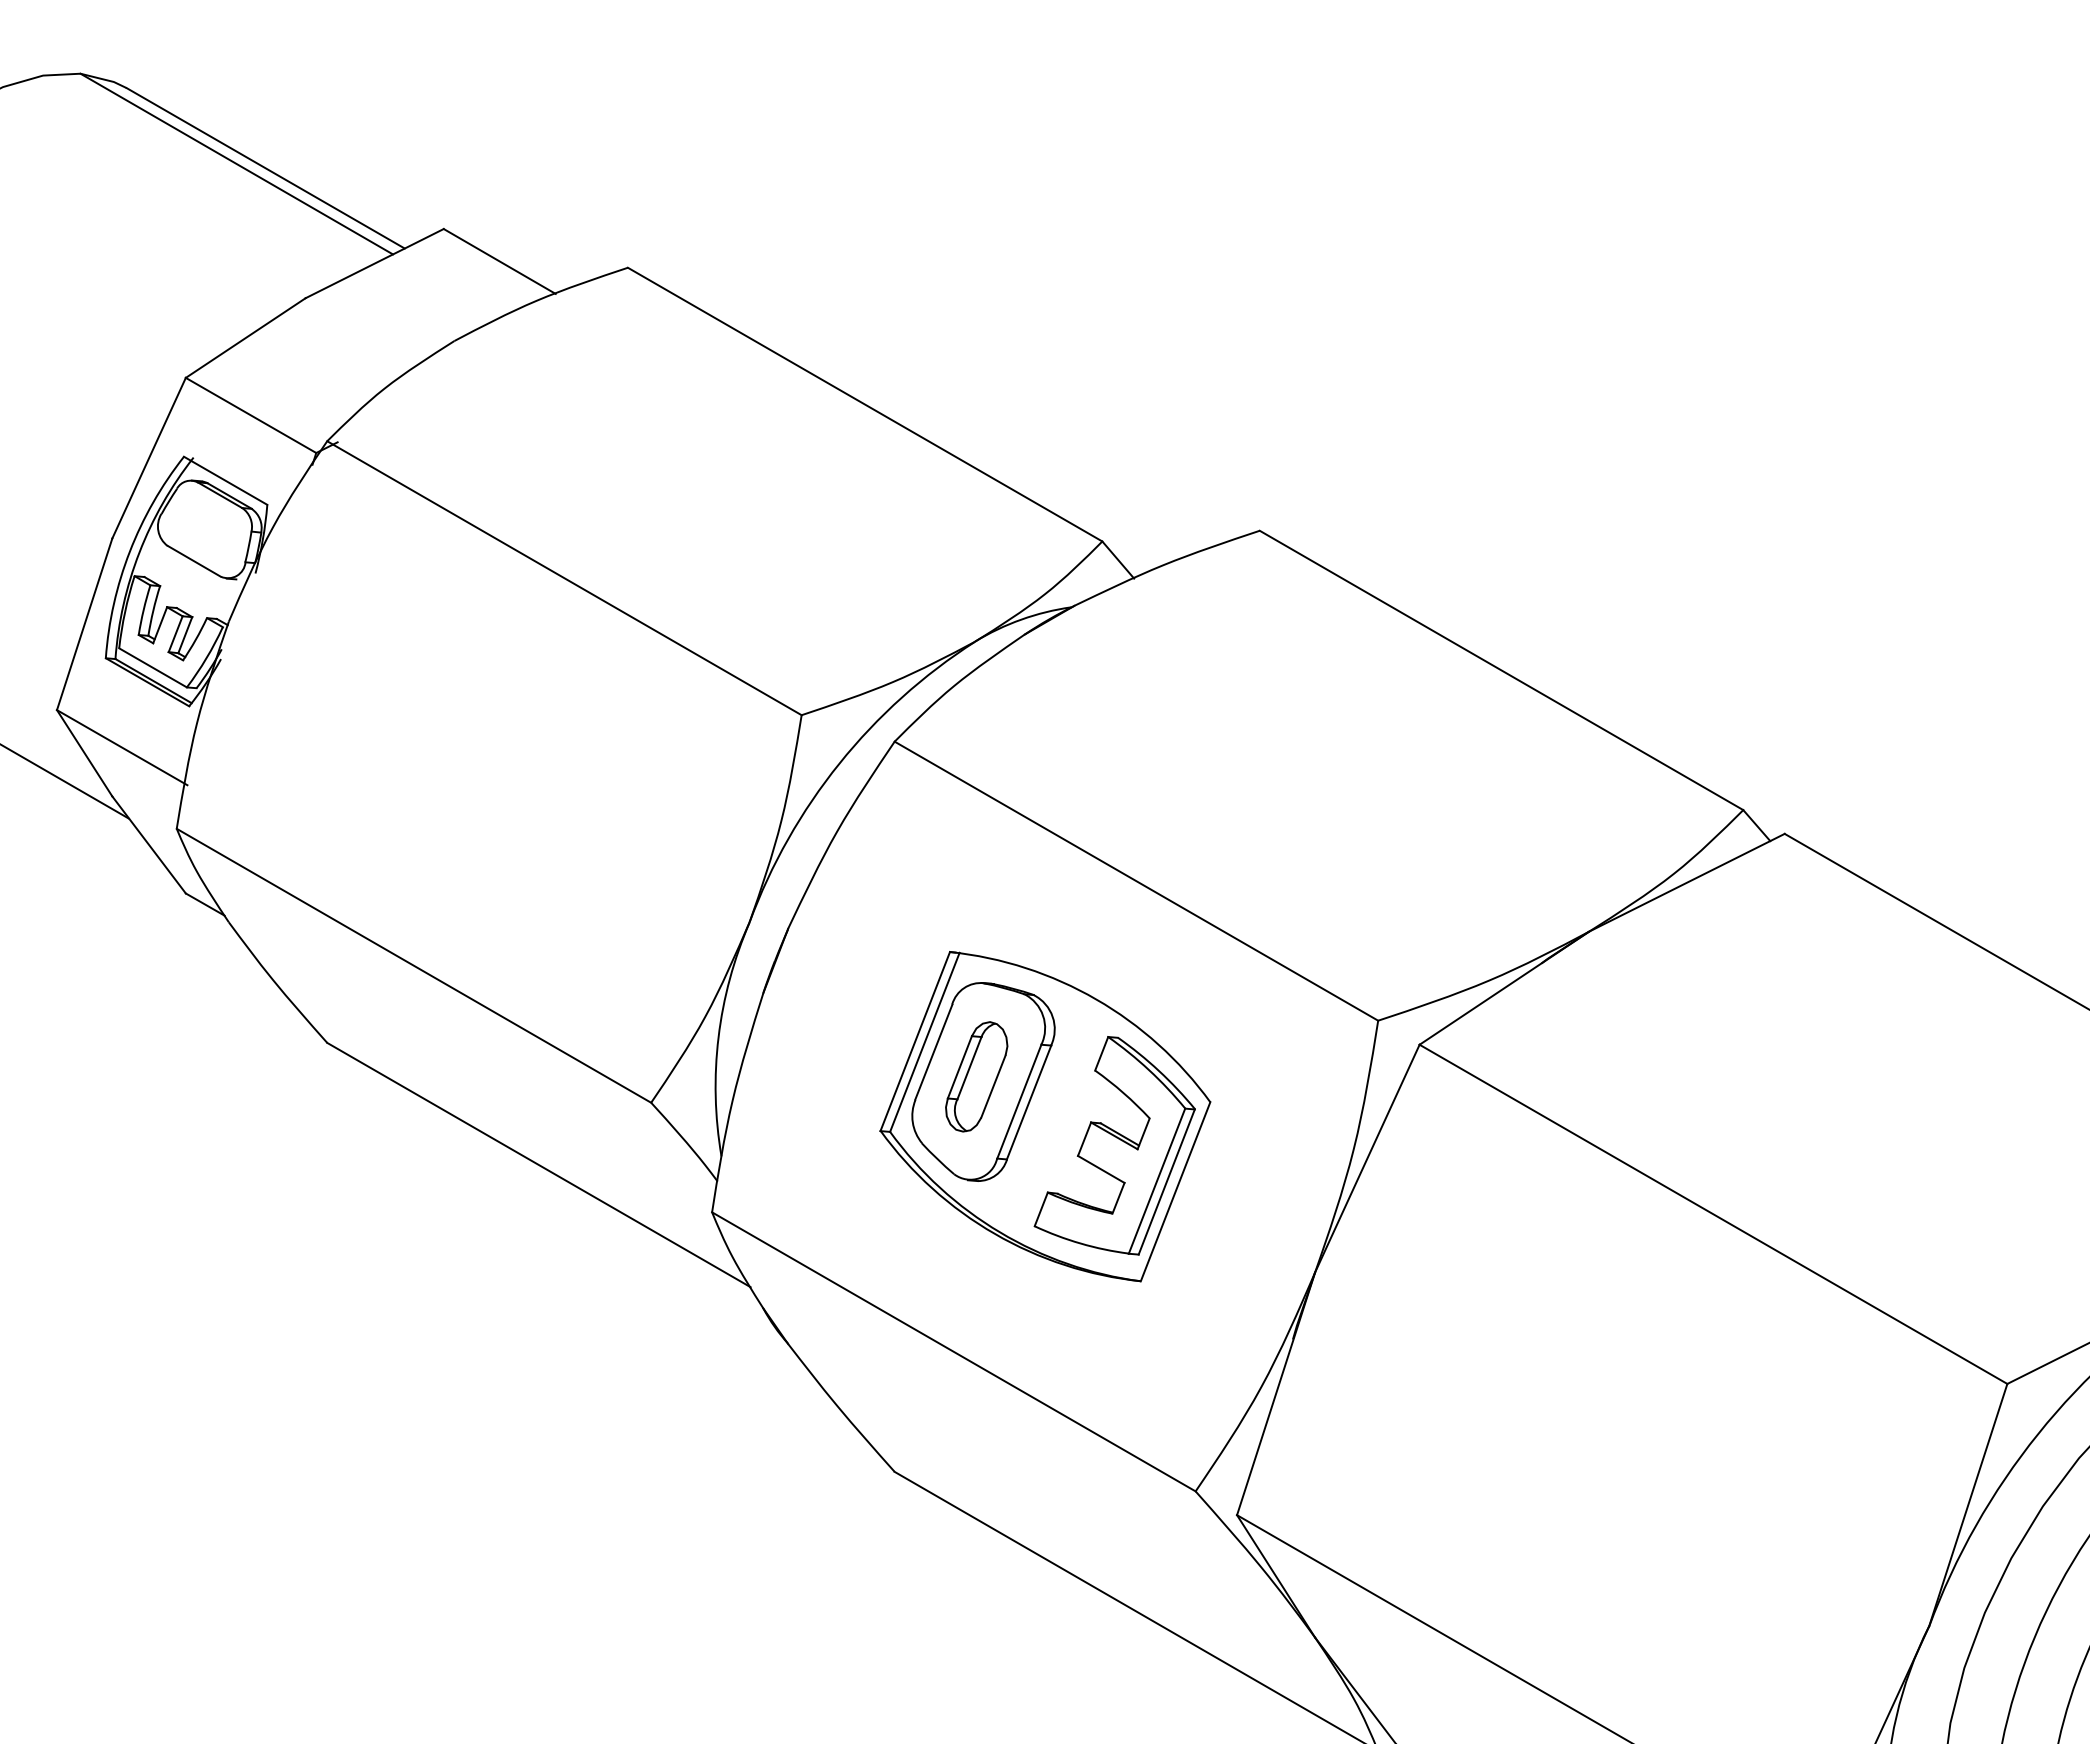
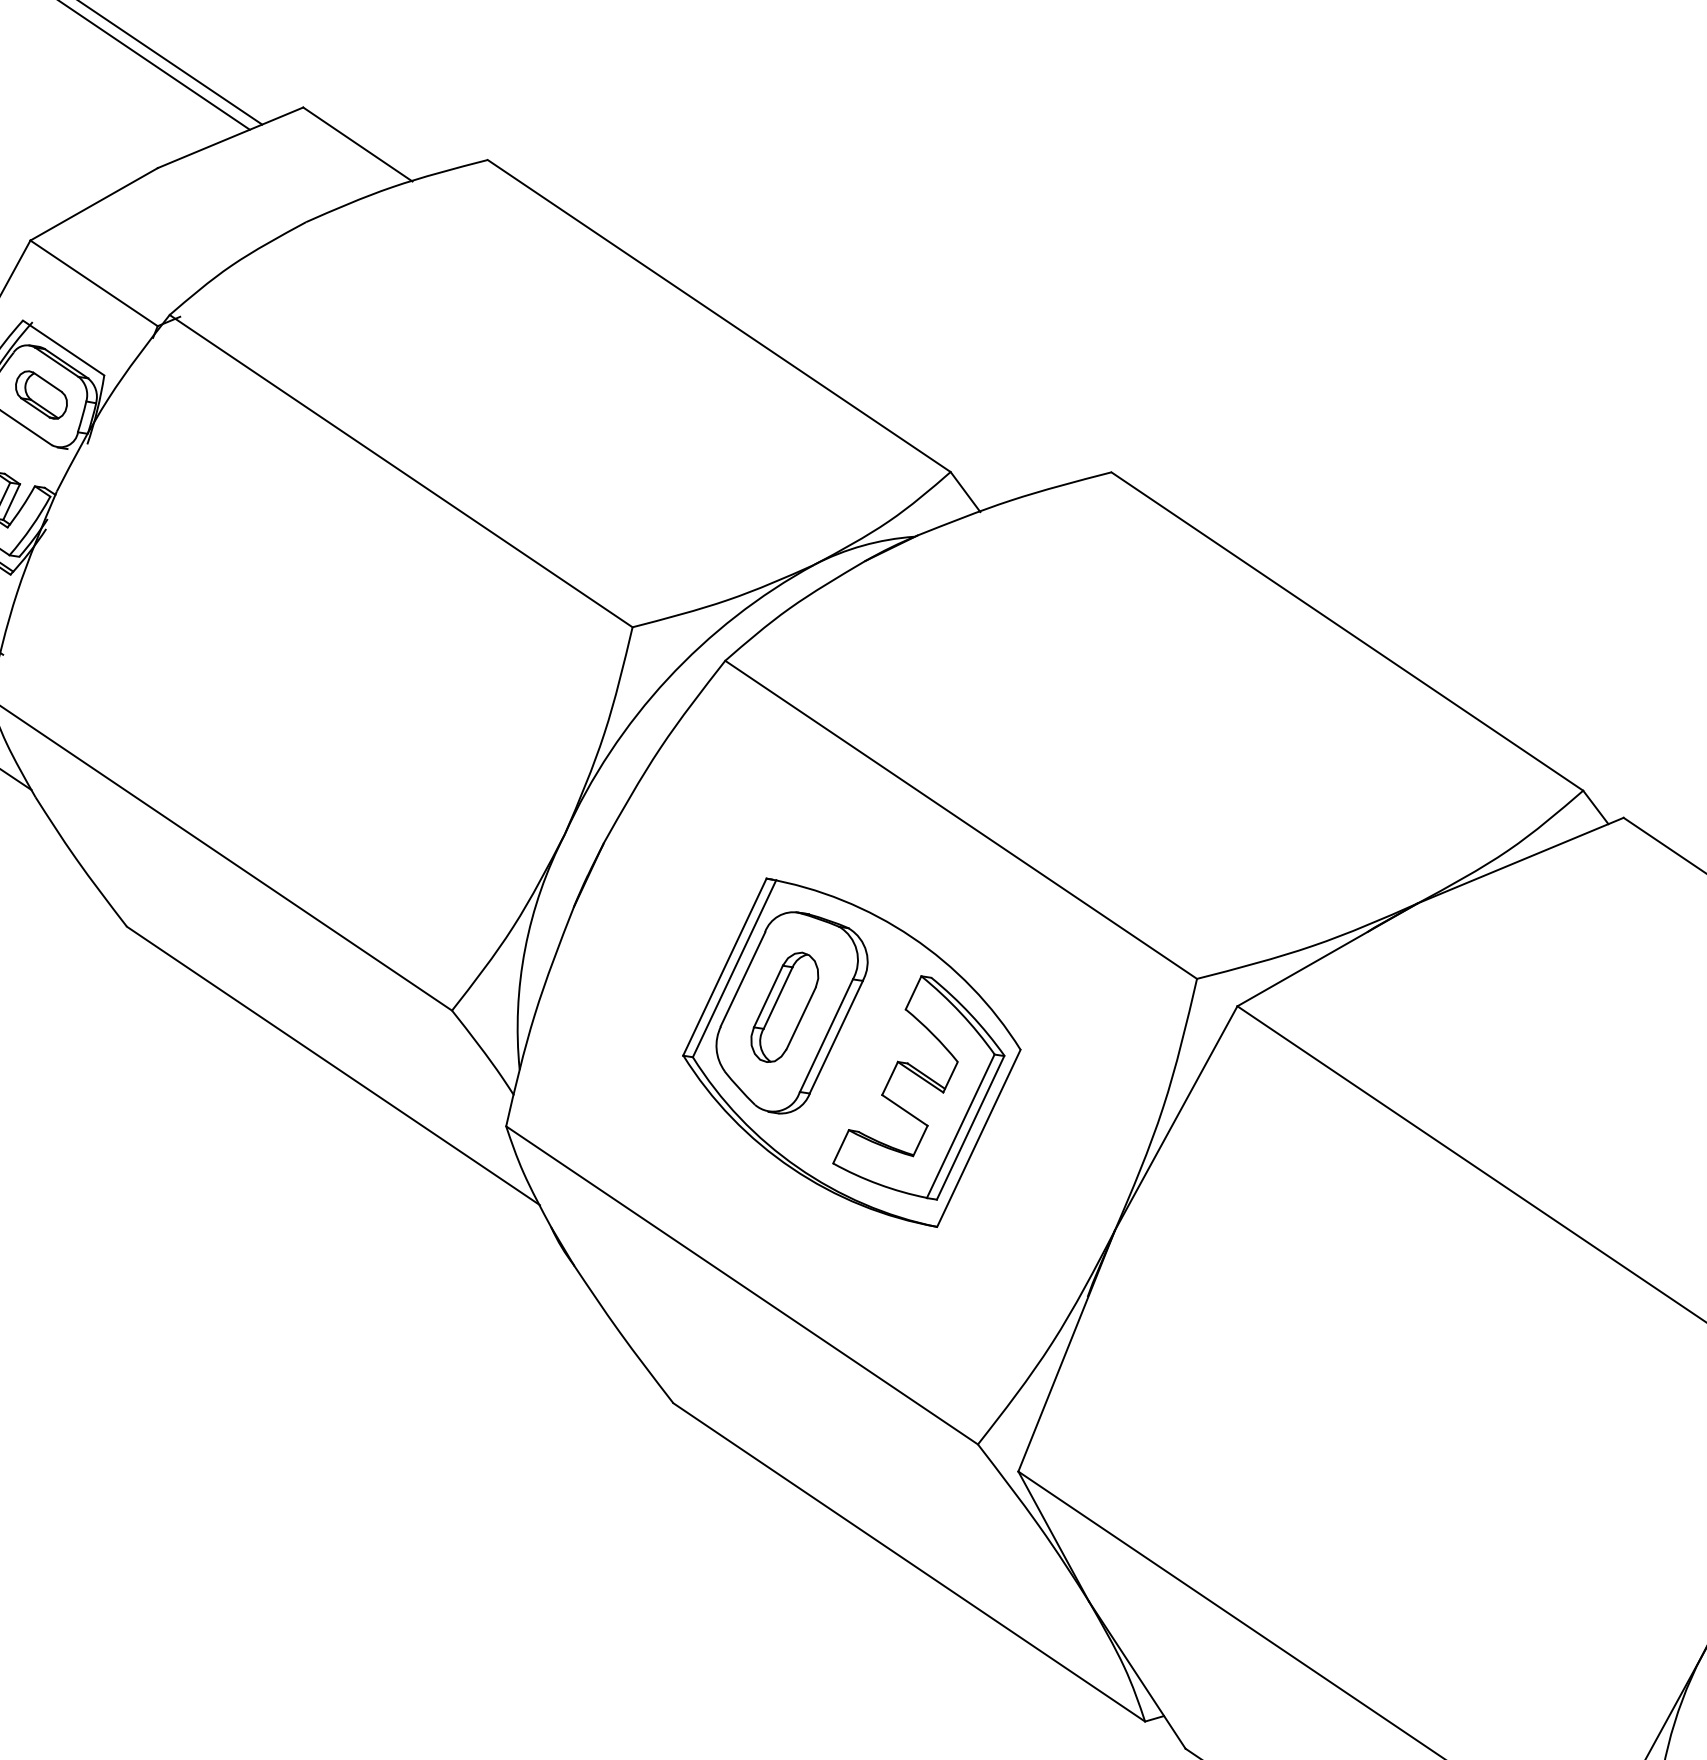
part: (206, 528) -> (40, 395), added

